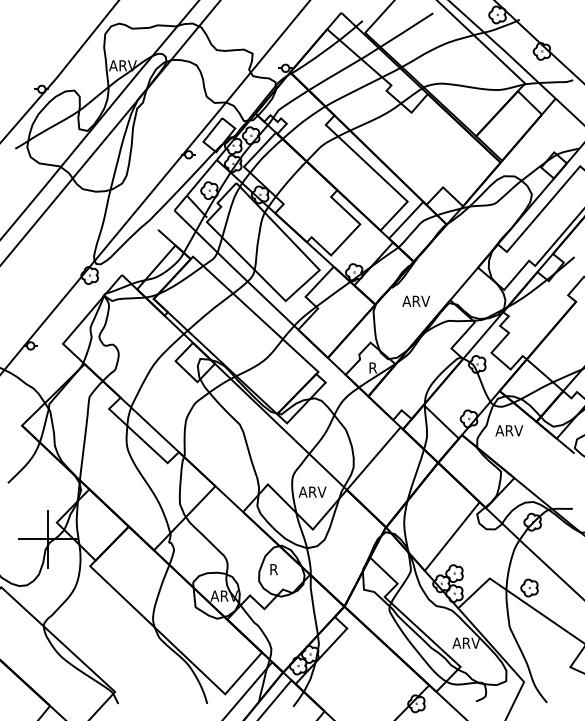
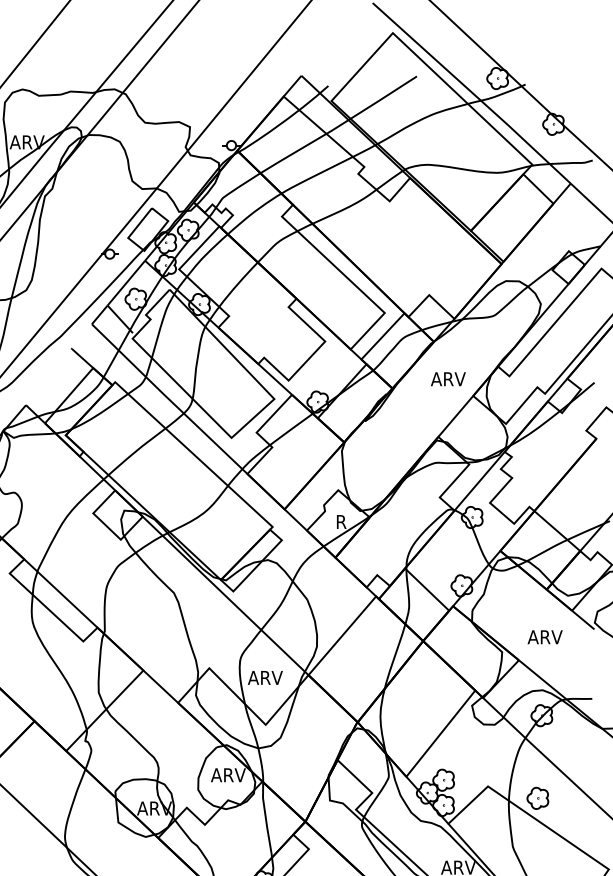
text: (415, 300) -> (447, 378), moved
text: (509, 430) -> (545, 636), moved
text: (282, 569) -> (227, 775), R -> ARV

